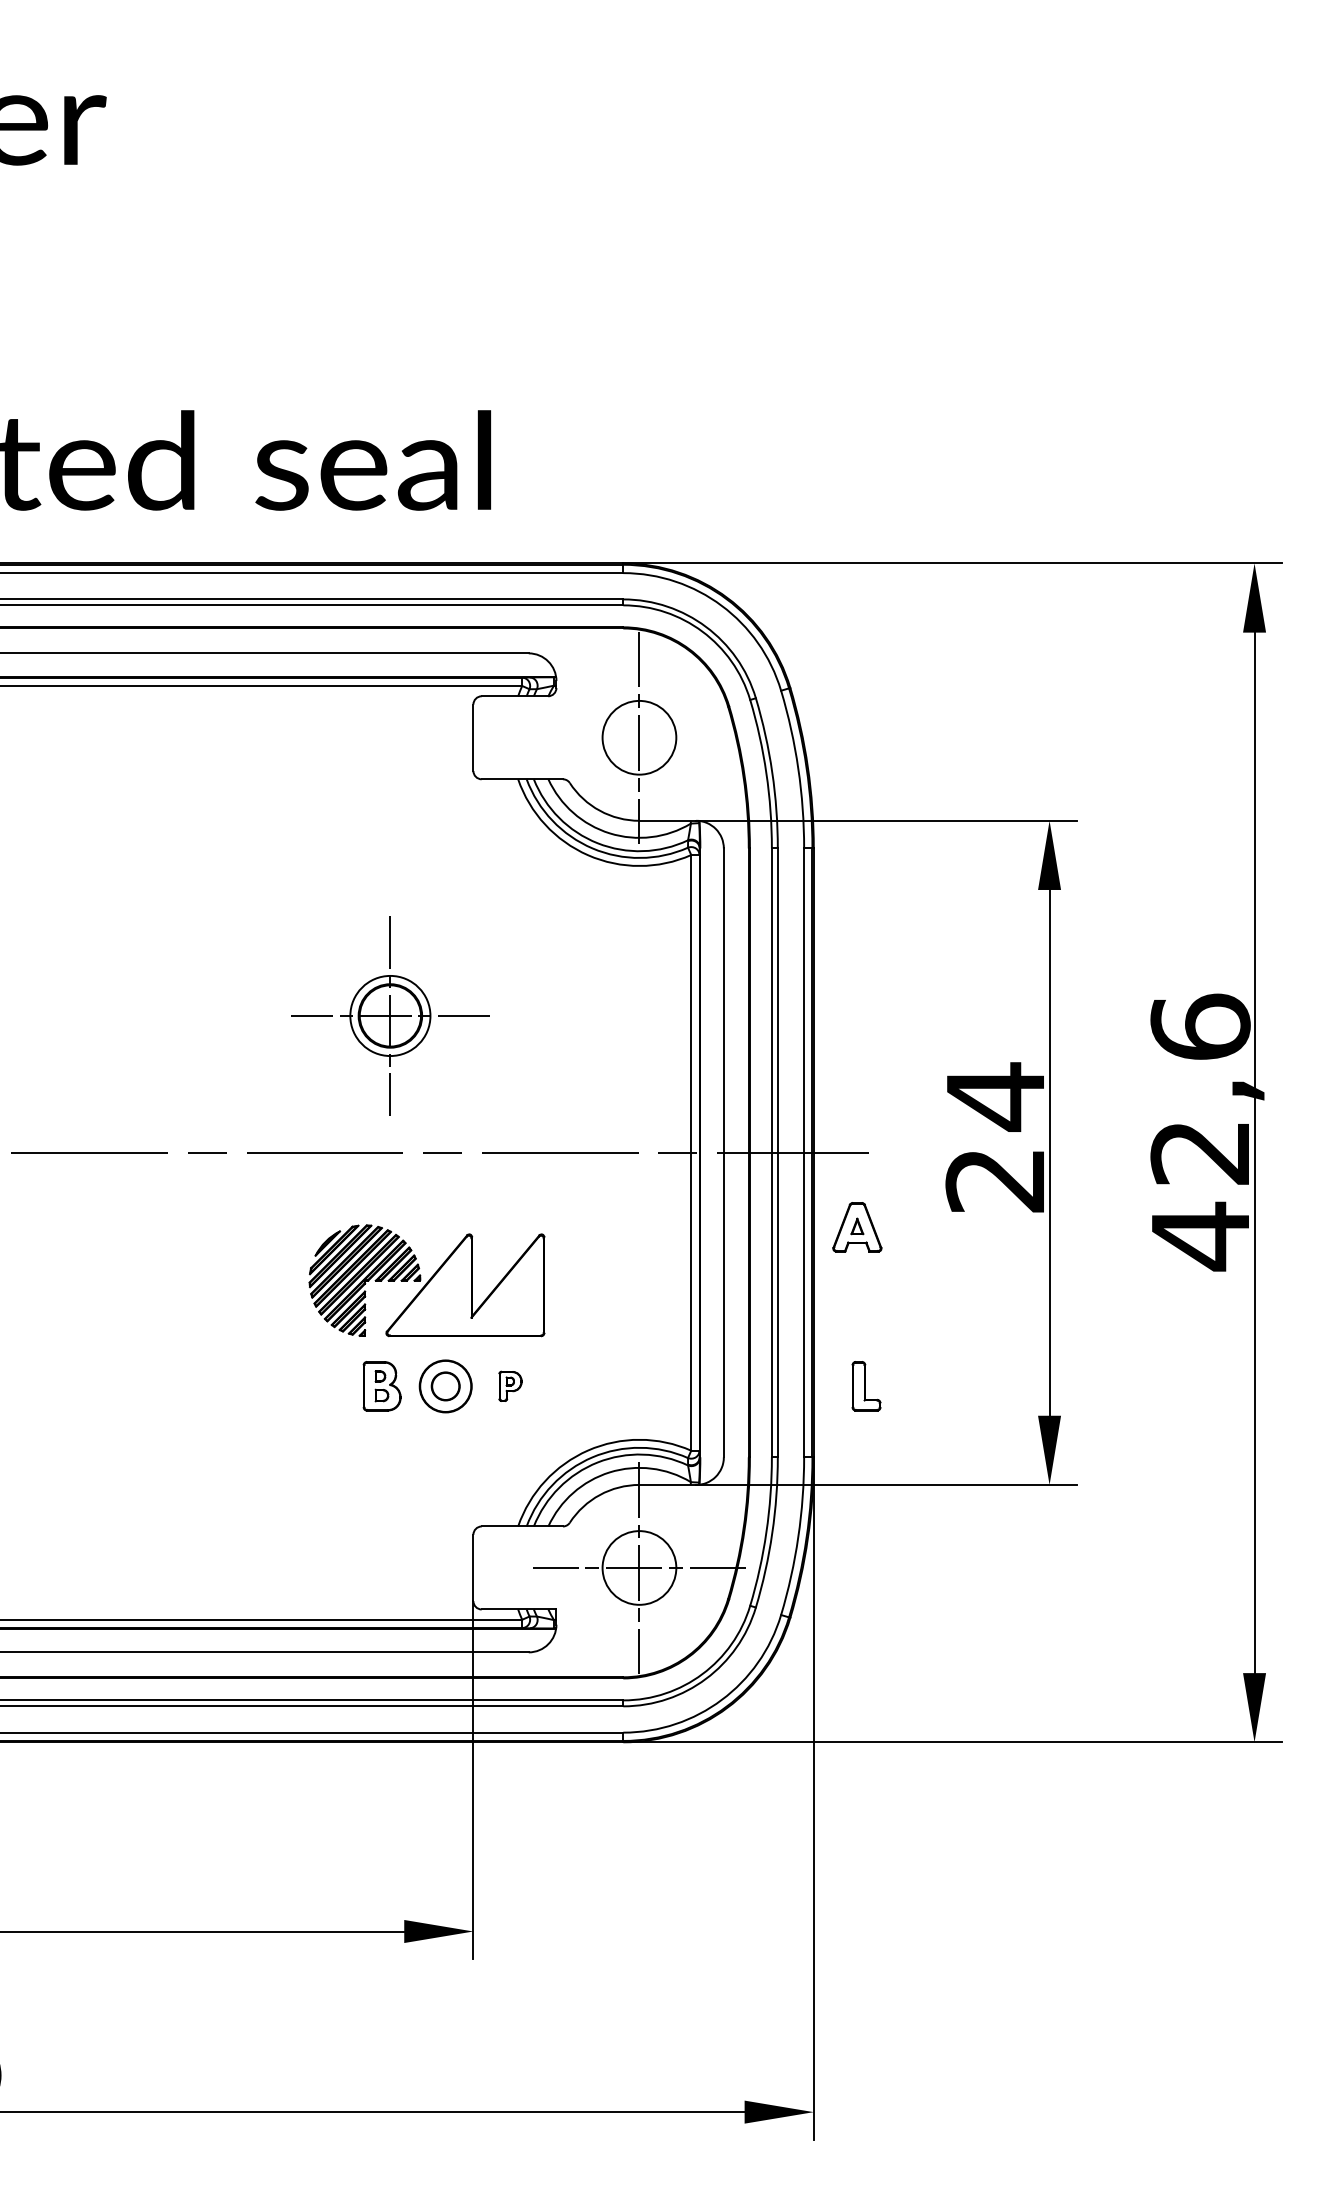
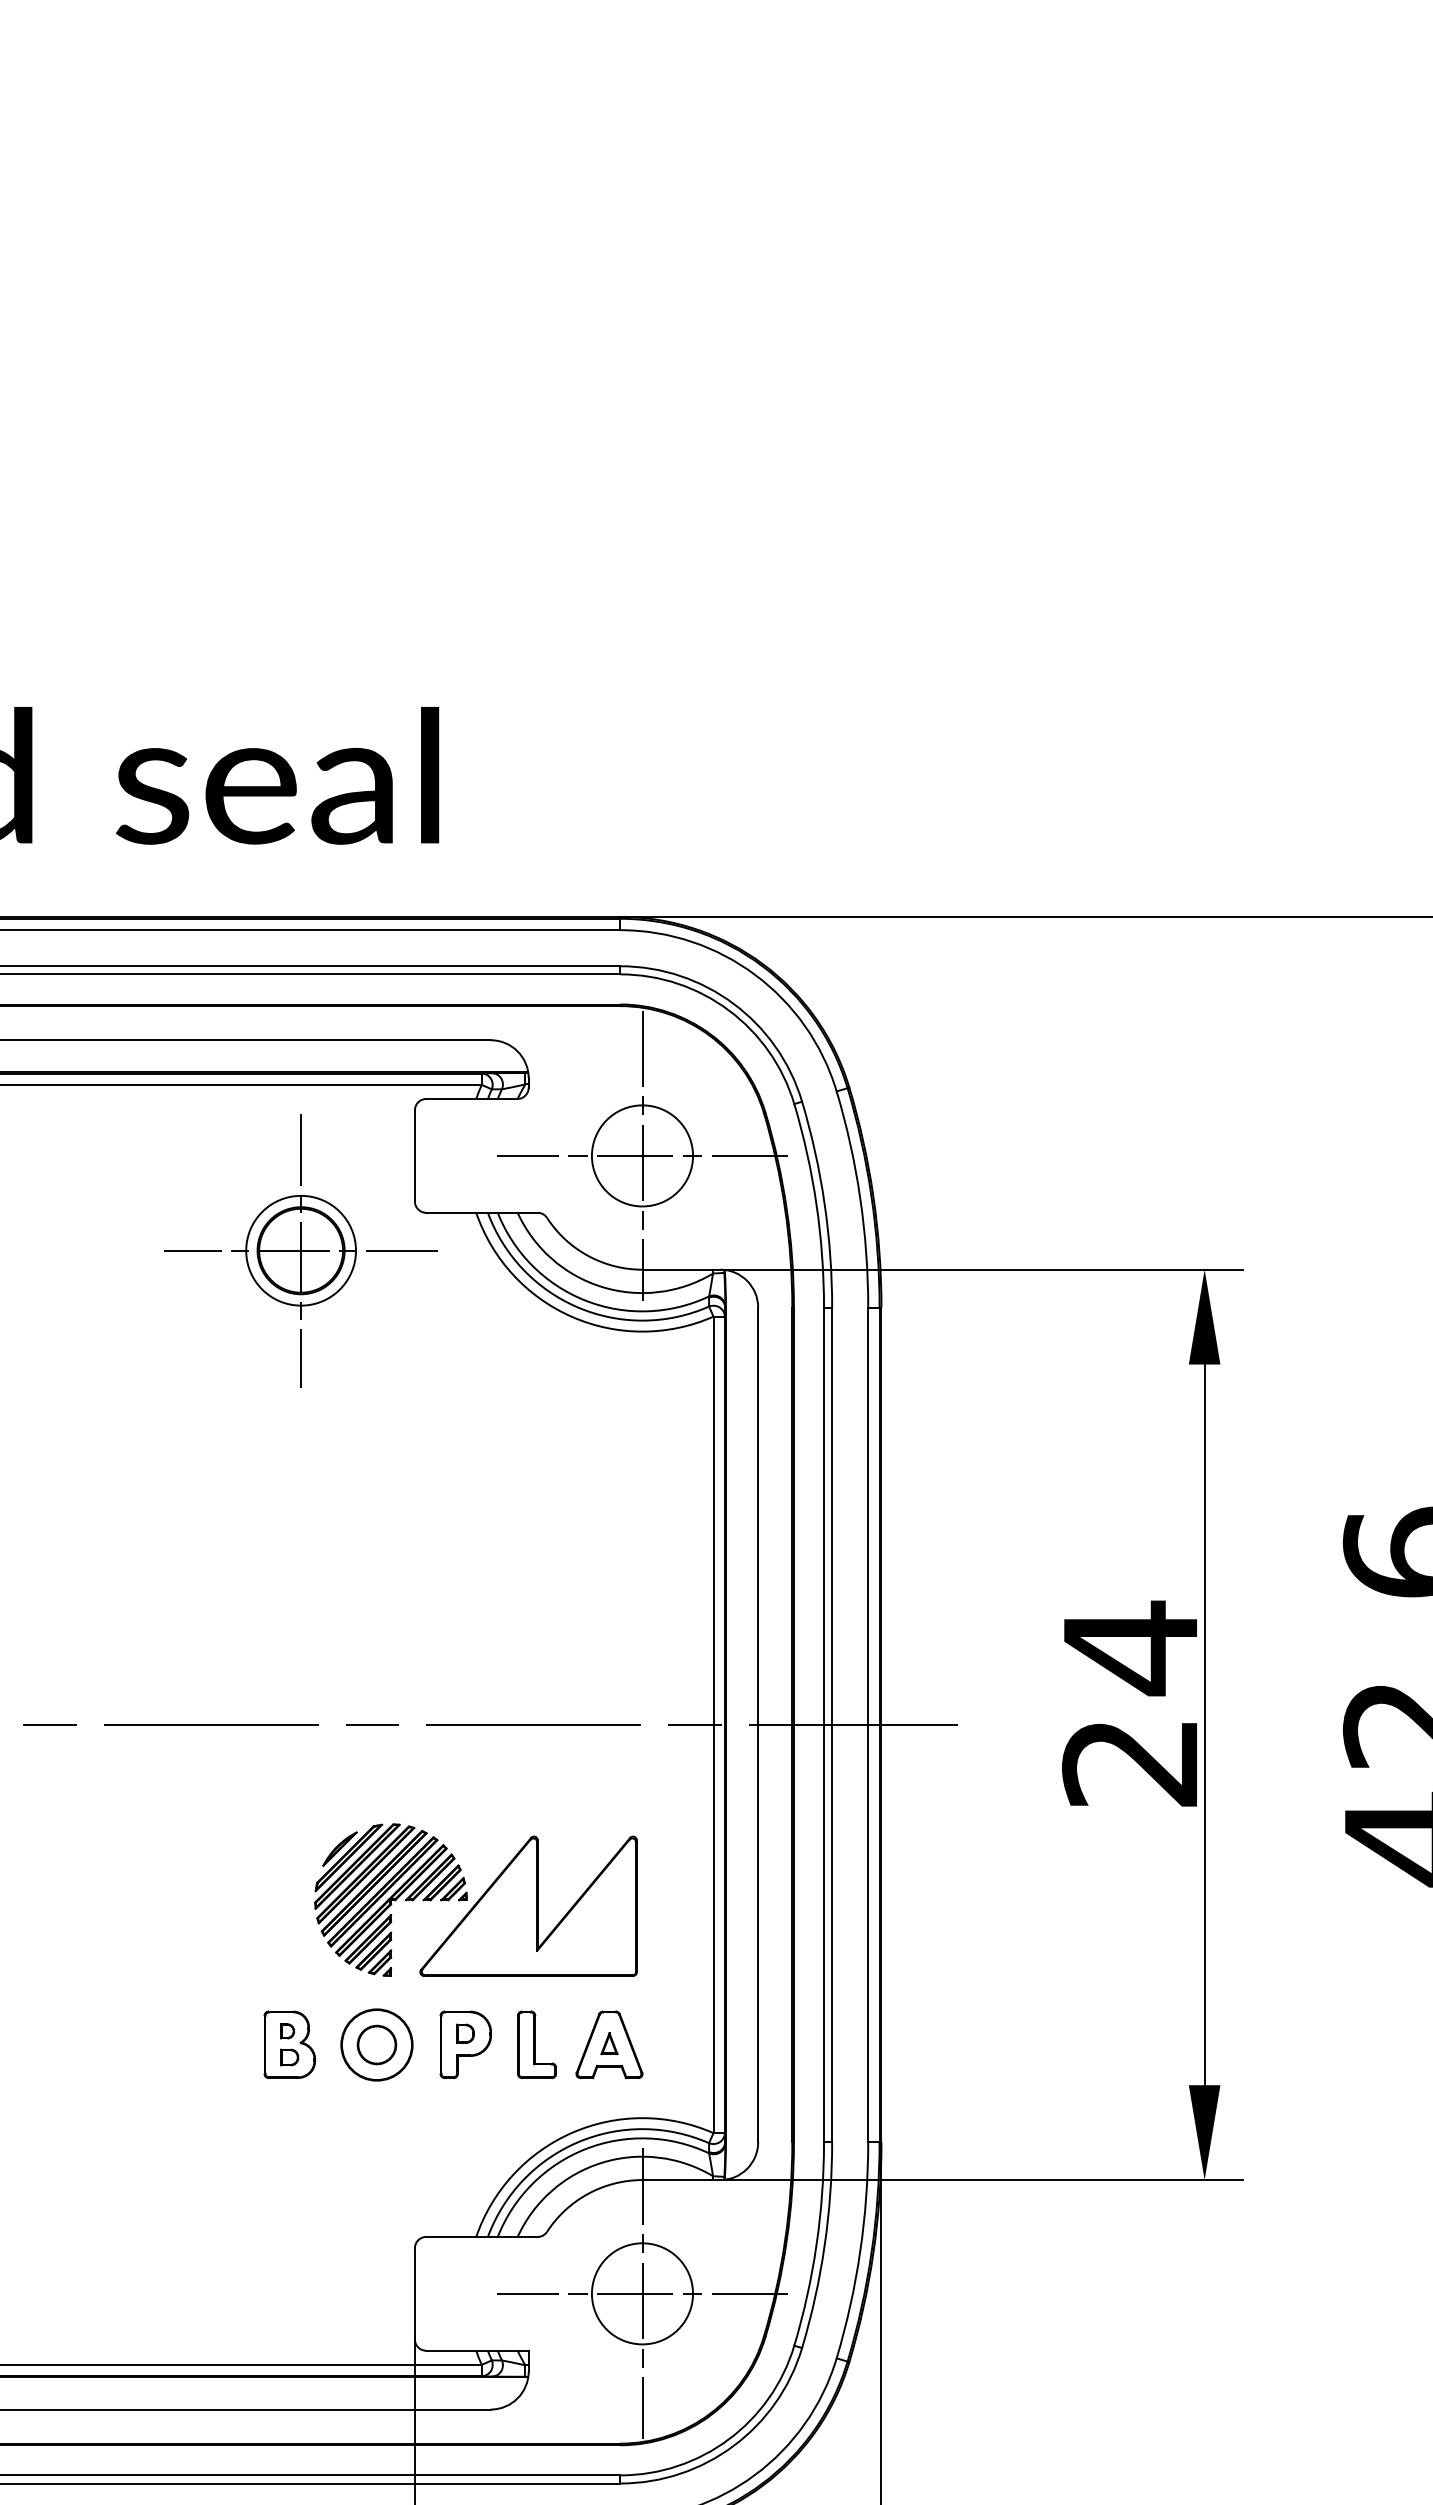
line: (639, 737) -> (642, 1155), added
part: (390, 1015) -> (301, 1250), moved
part: (857, 1227) -> (609, 2045), moved
part: (426, 1280) -> (475, 1899), moved
part: (510, 1386) -> (465, 2045), size x1.67
part: (866, 1386) -> (537, 2045), moved

